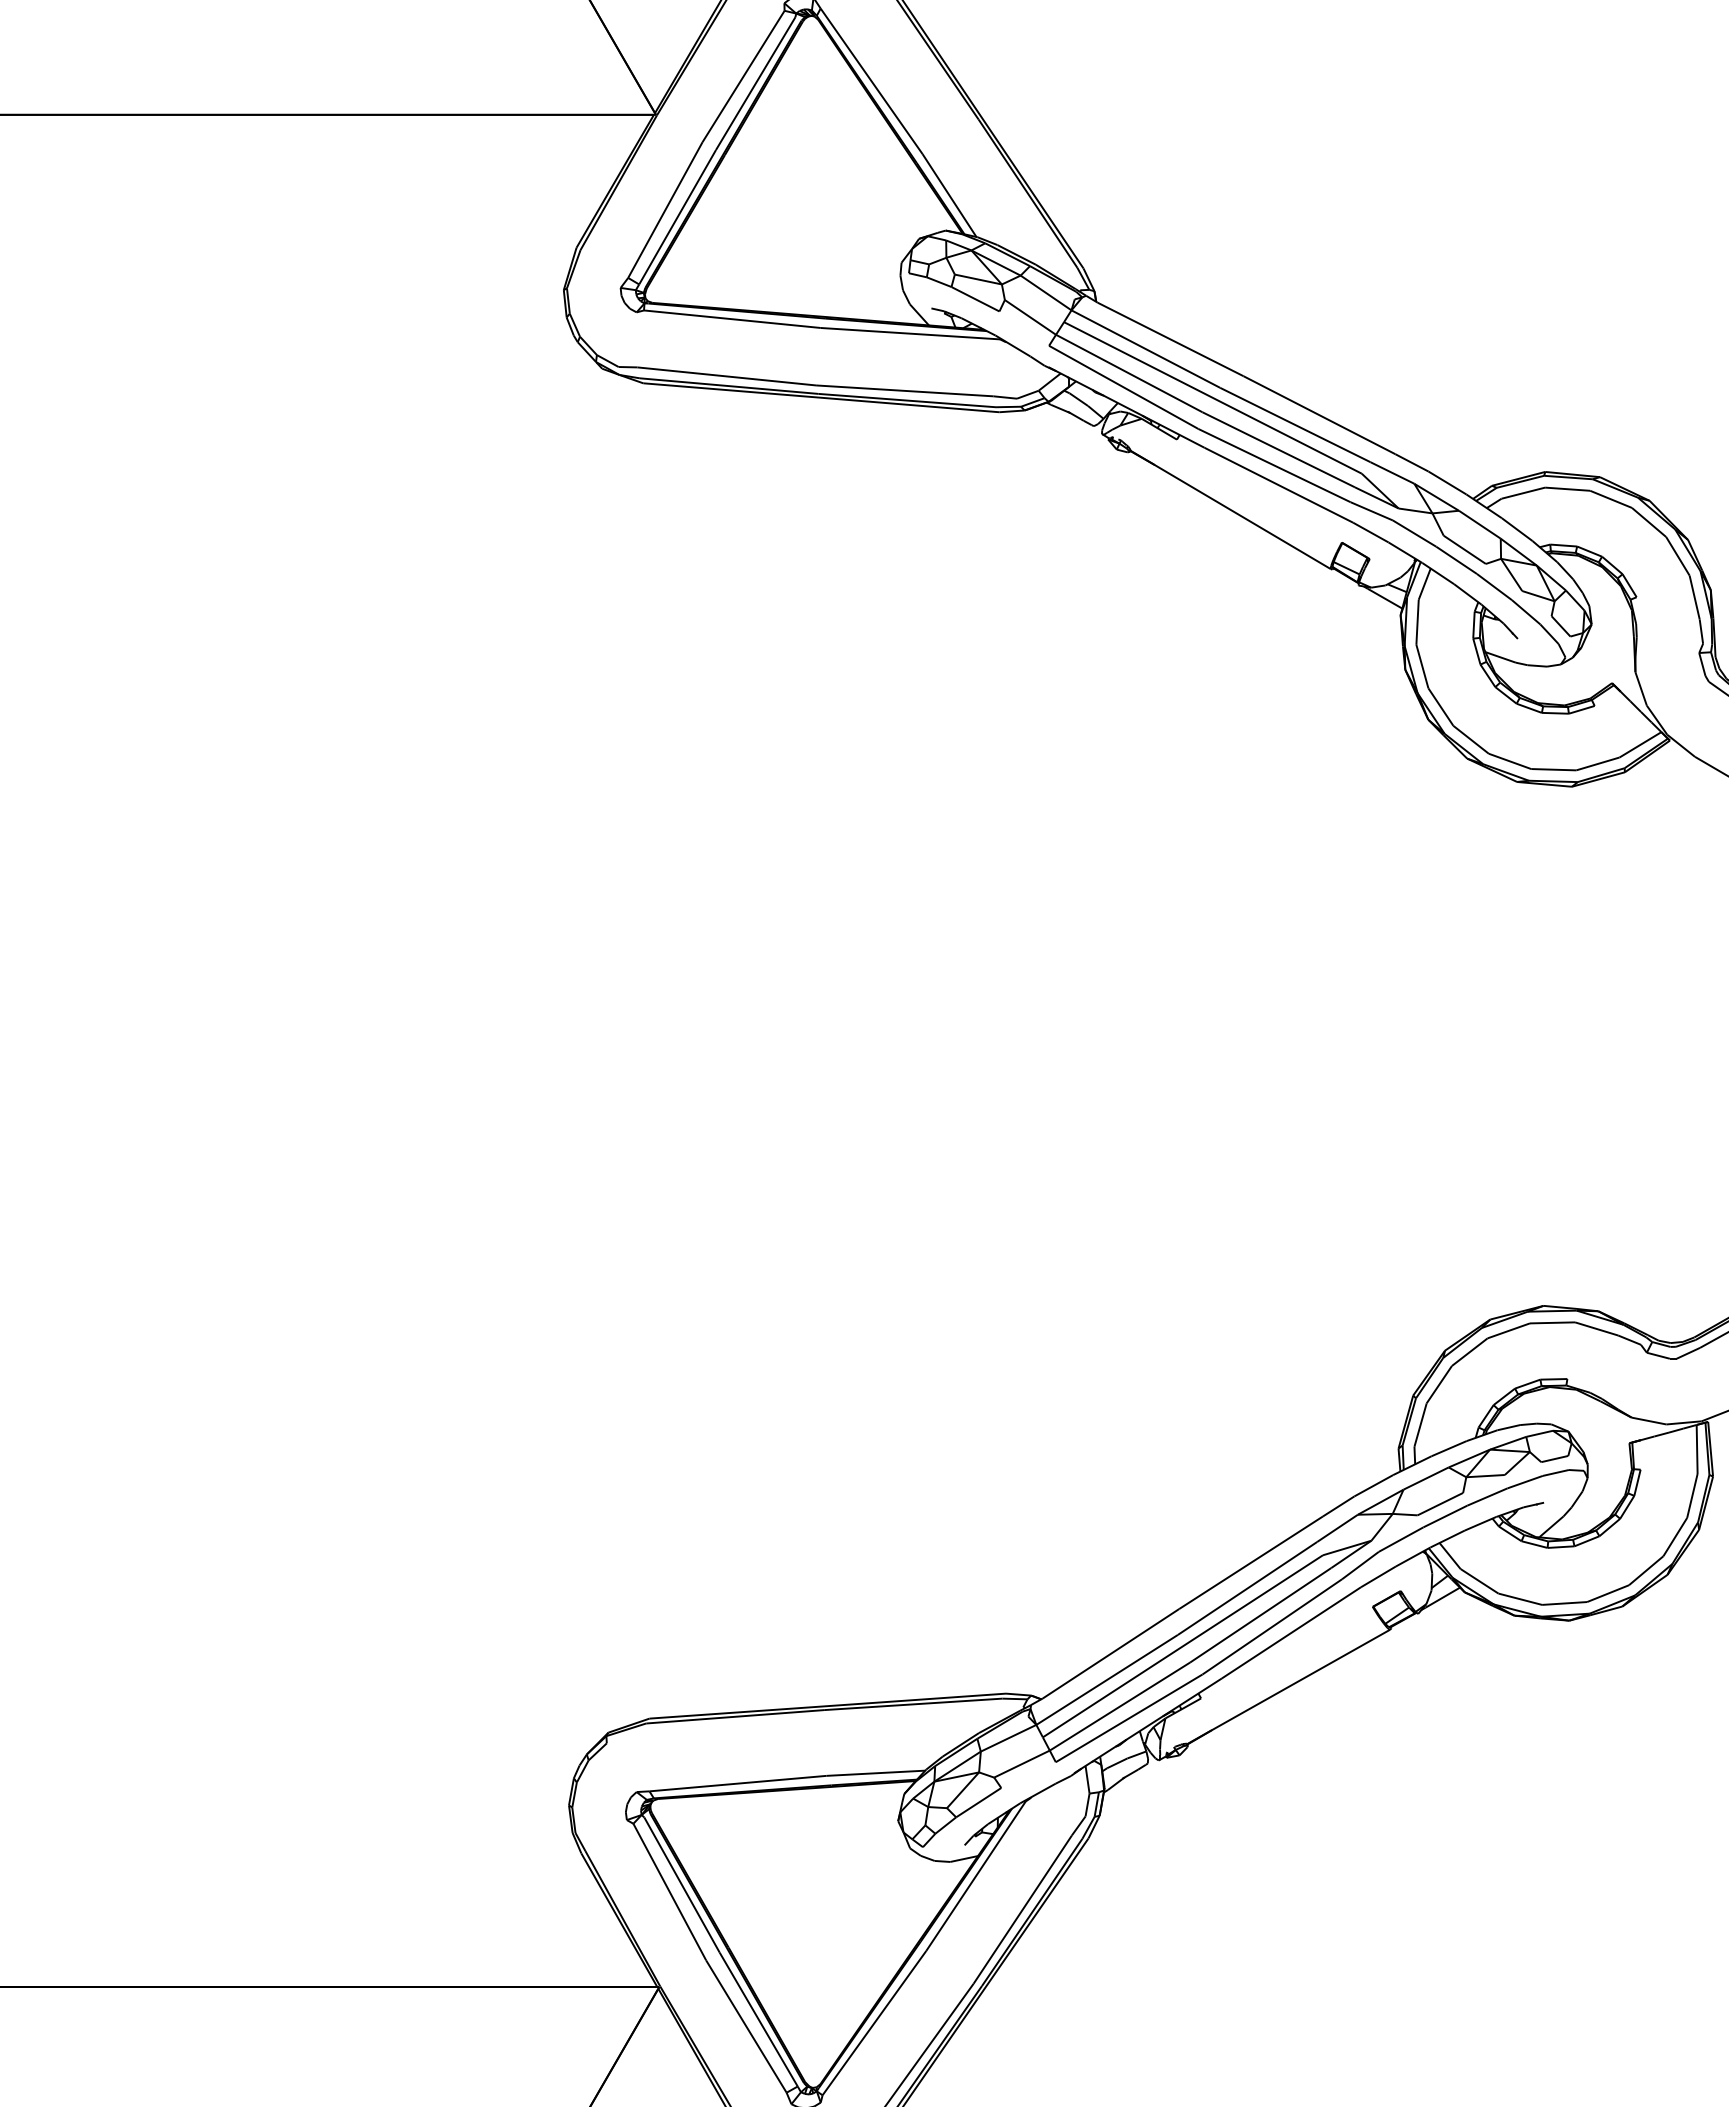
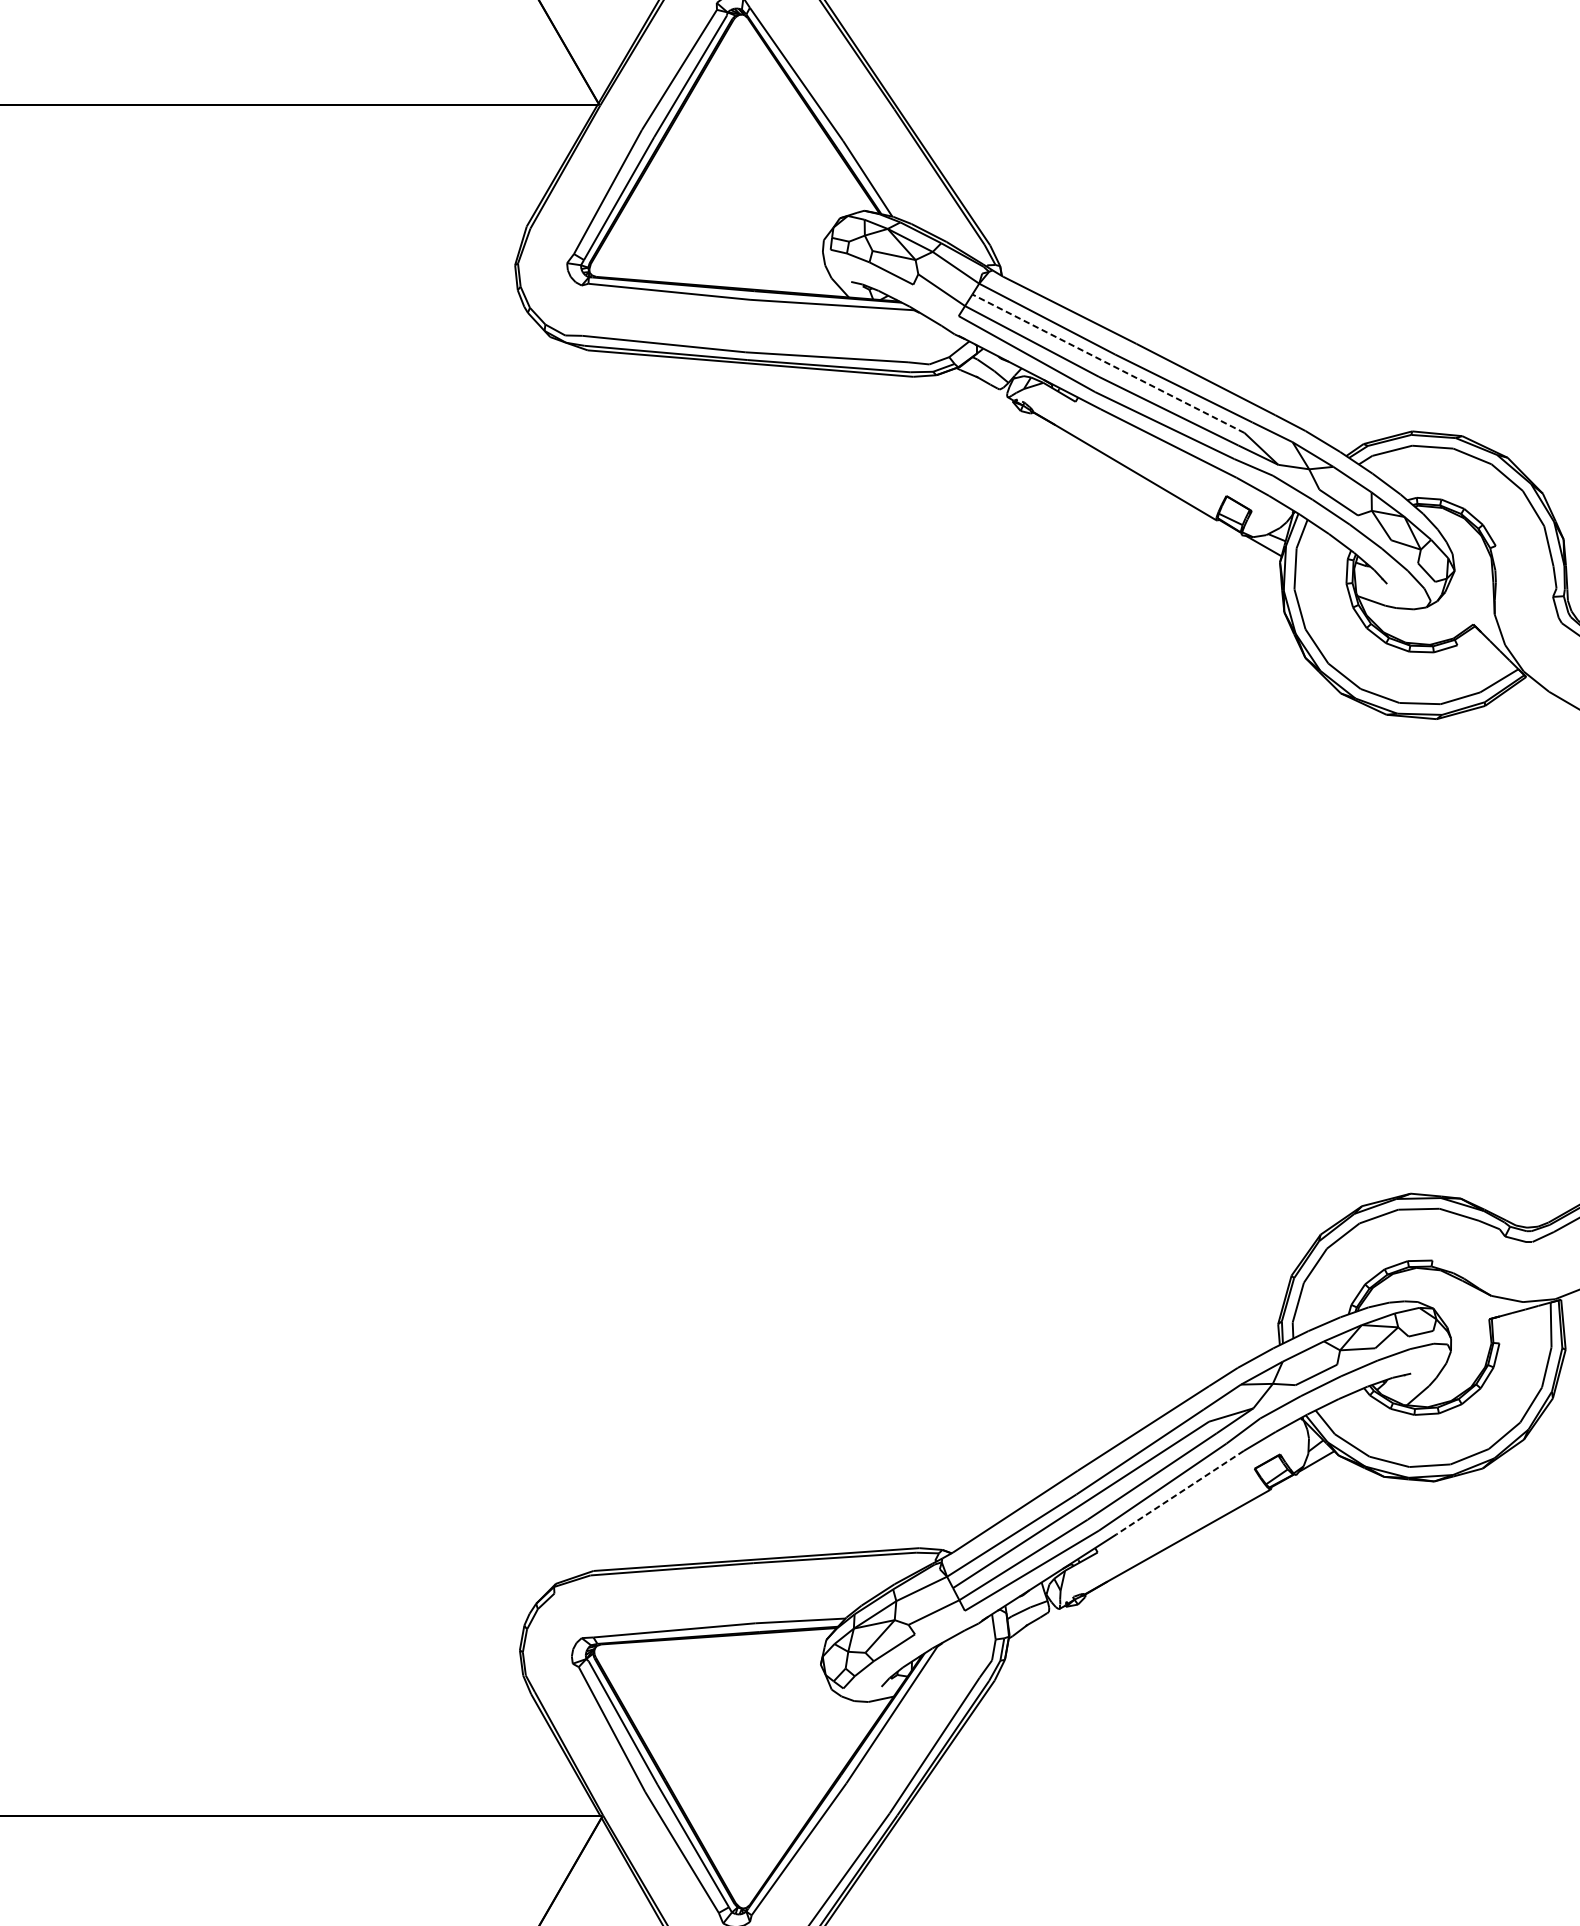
line: (1212, 397) -> (1108, 363), solid -> dashed
line: (1291, 1633) -> (1180, 1493), solid -> dashed

